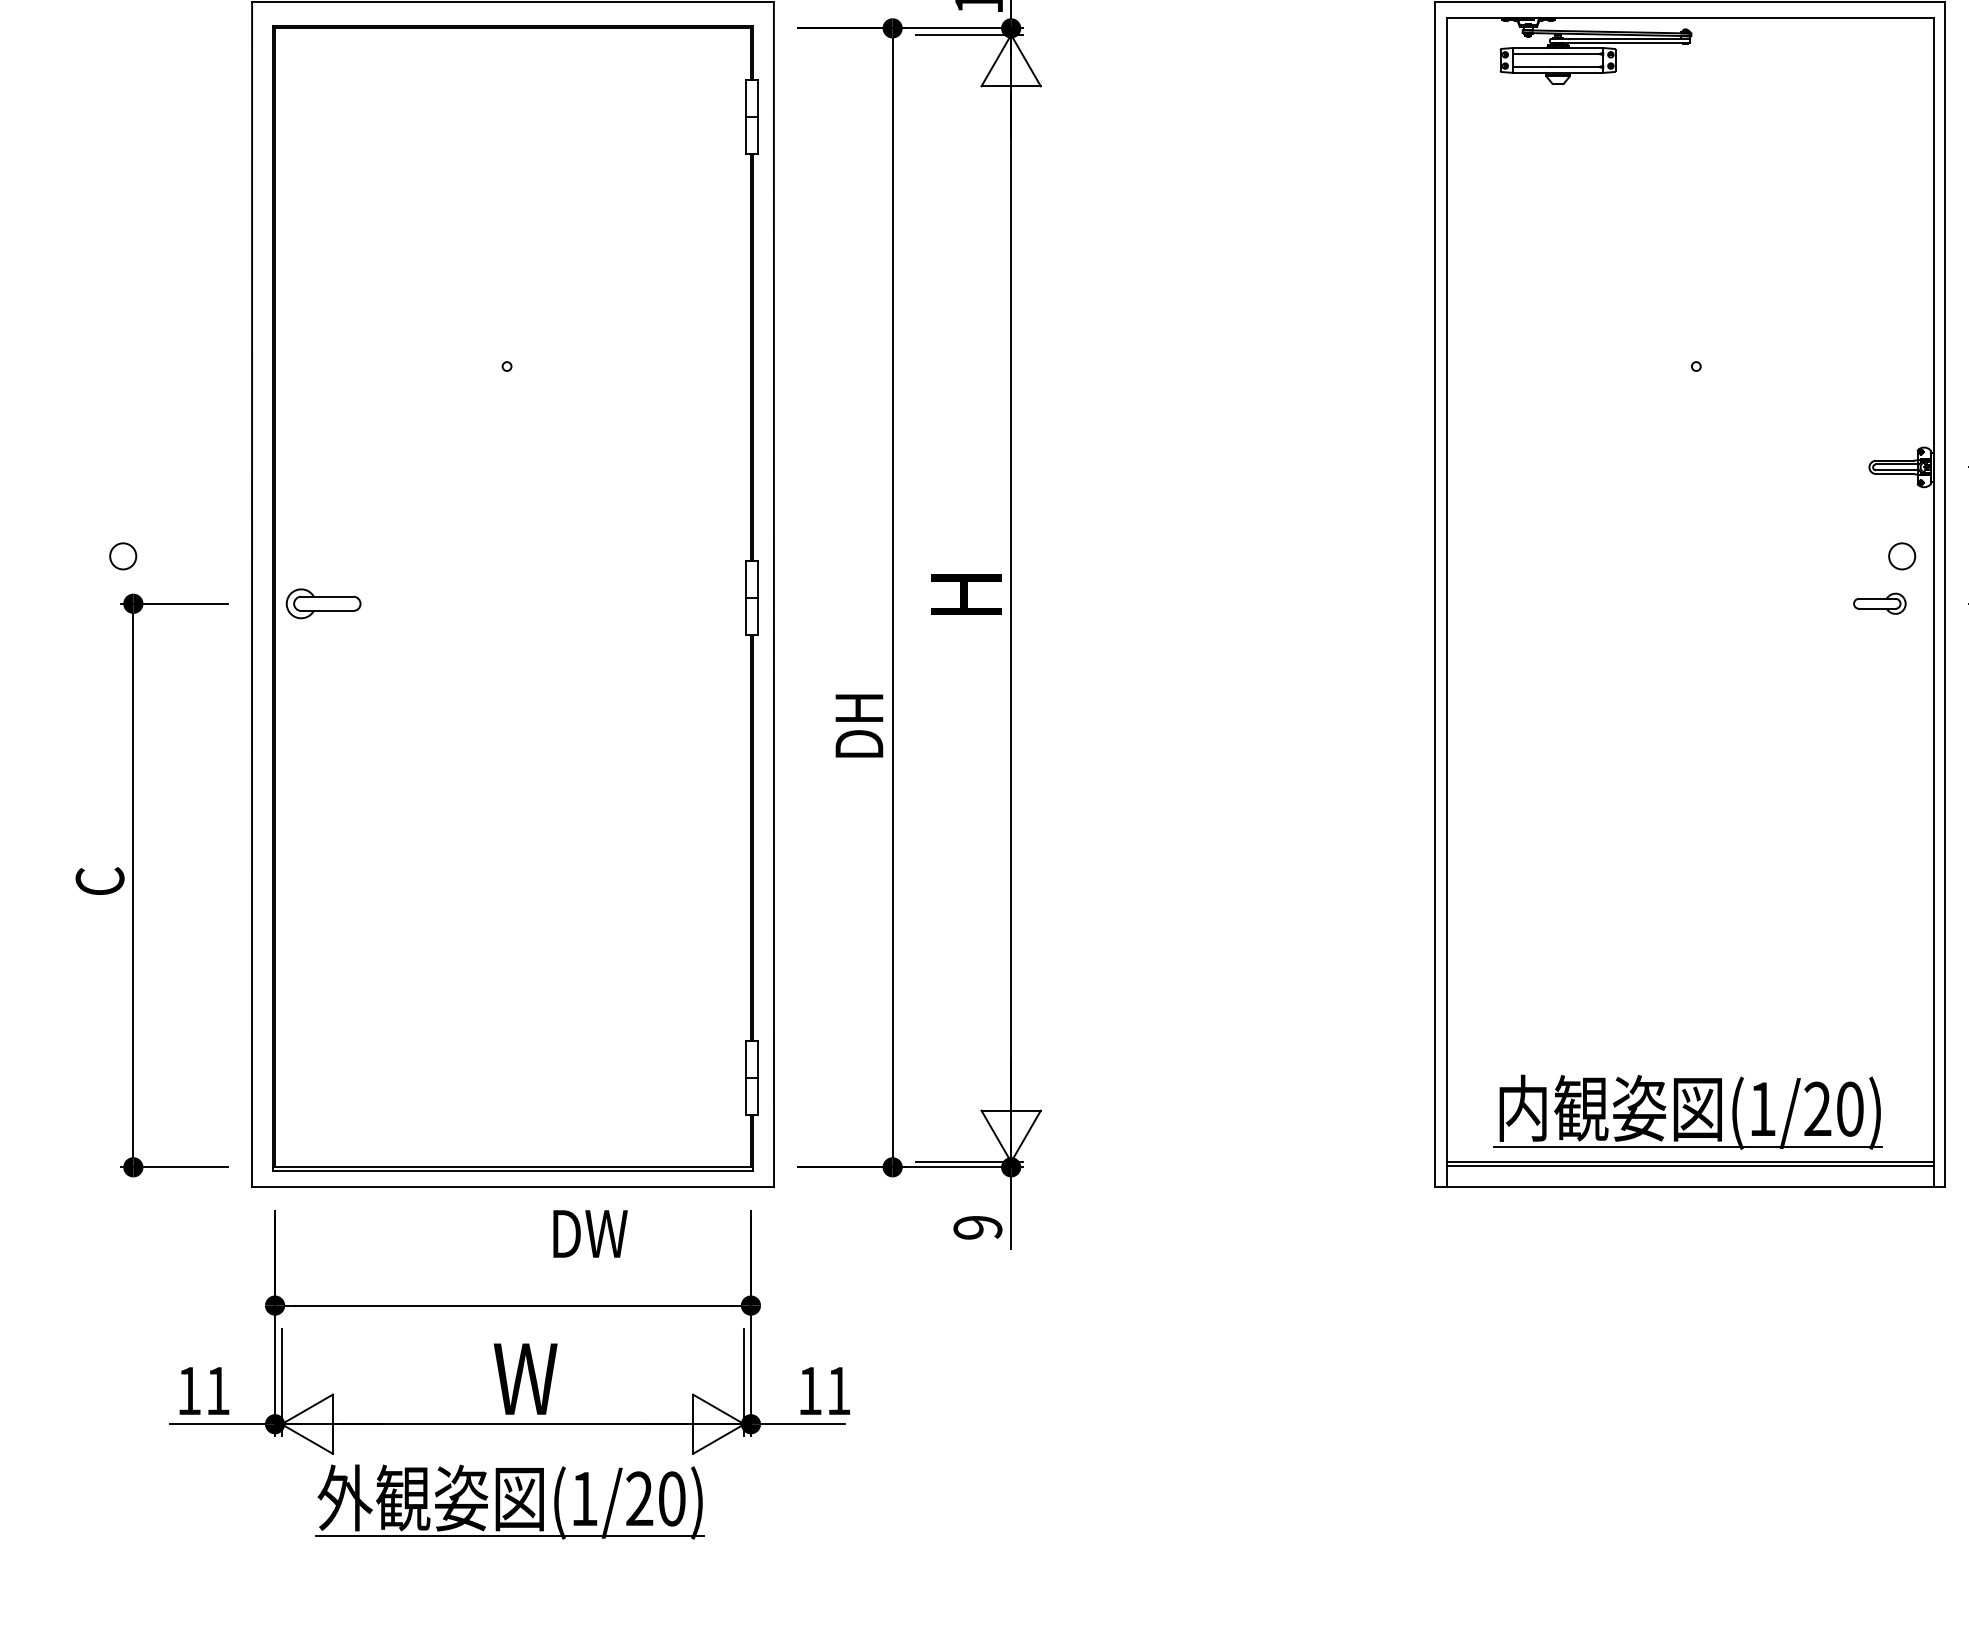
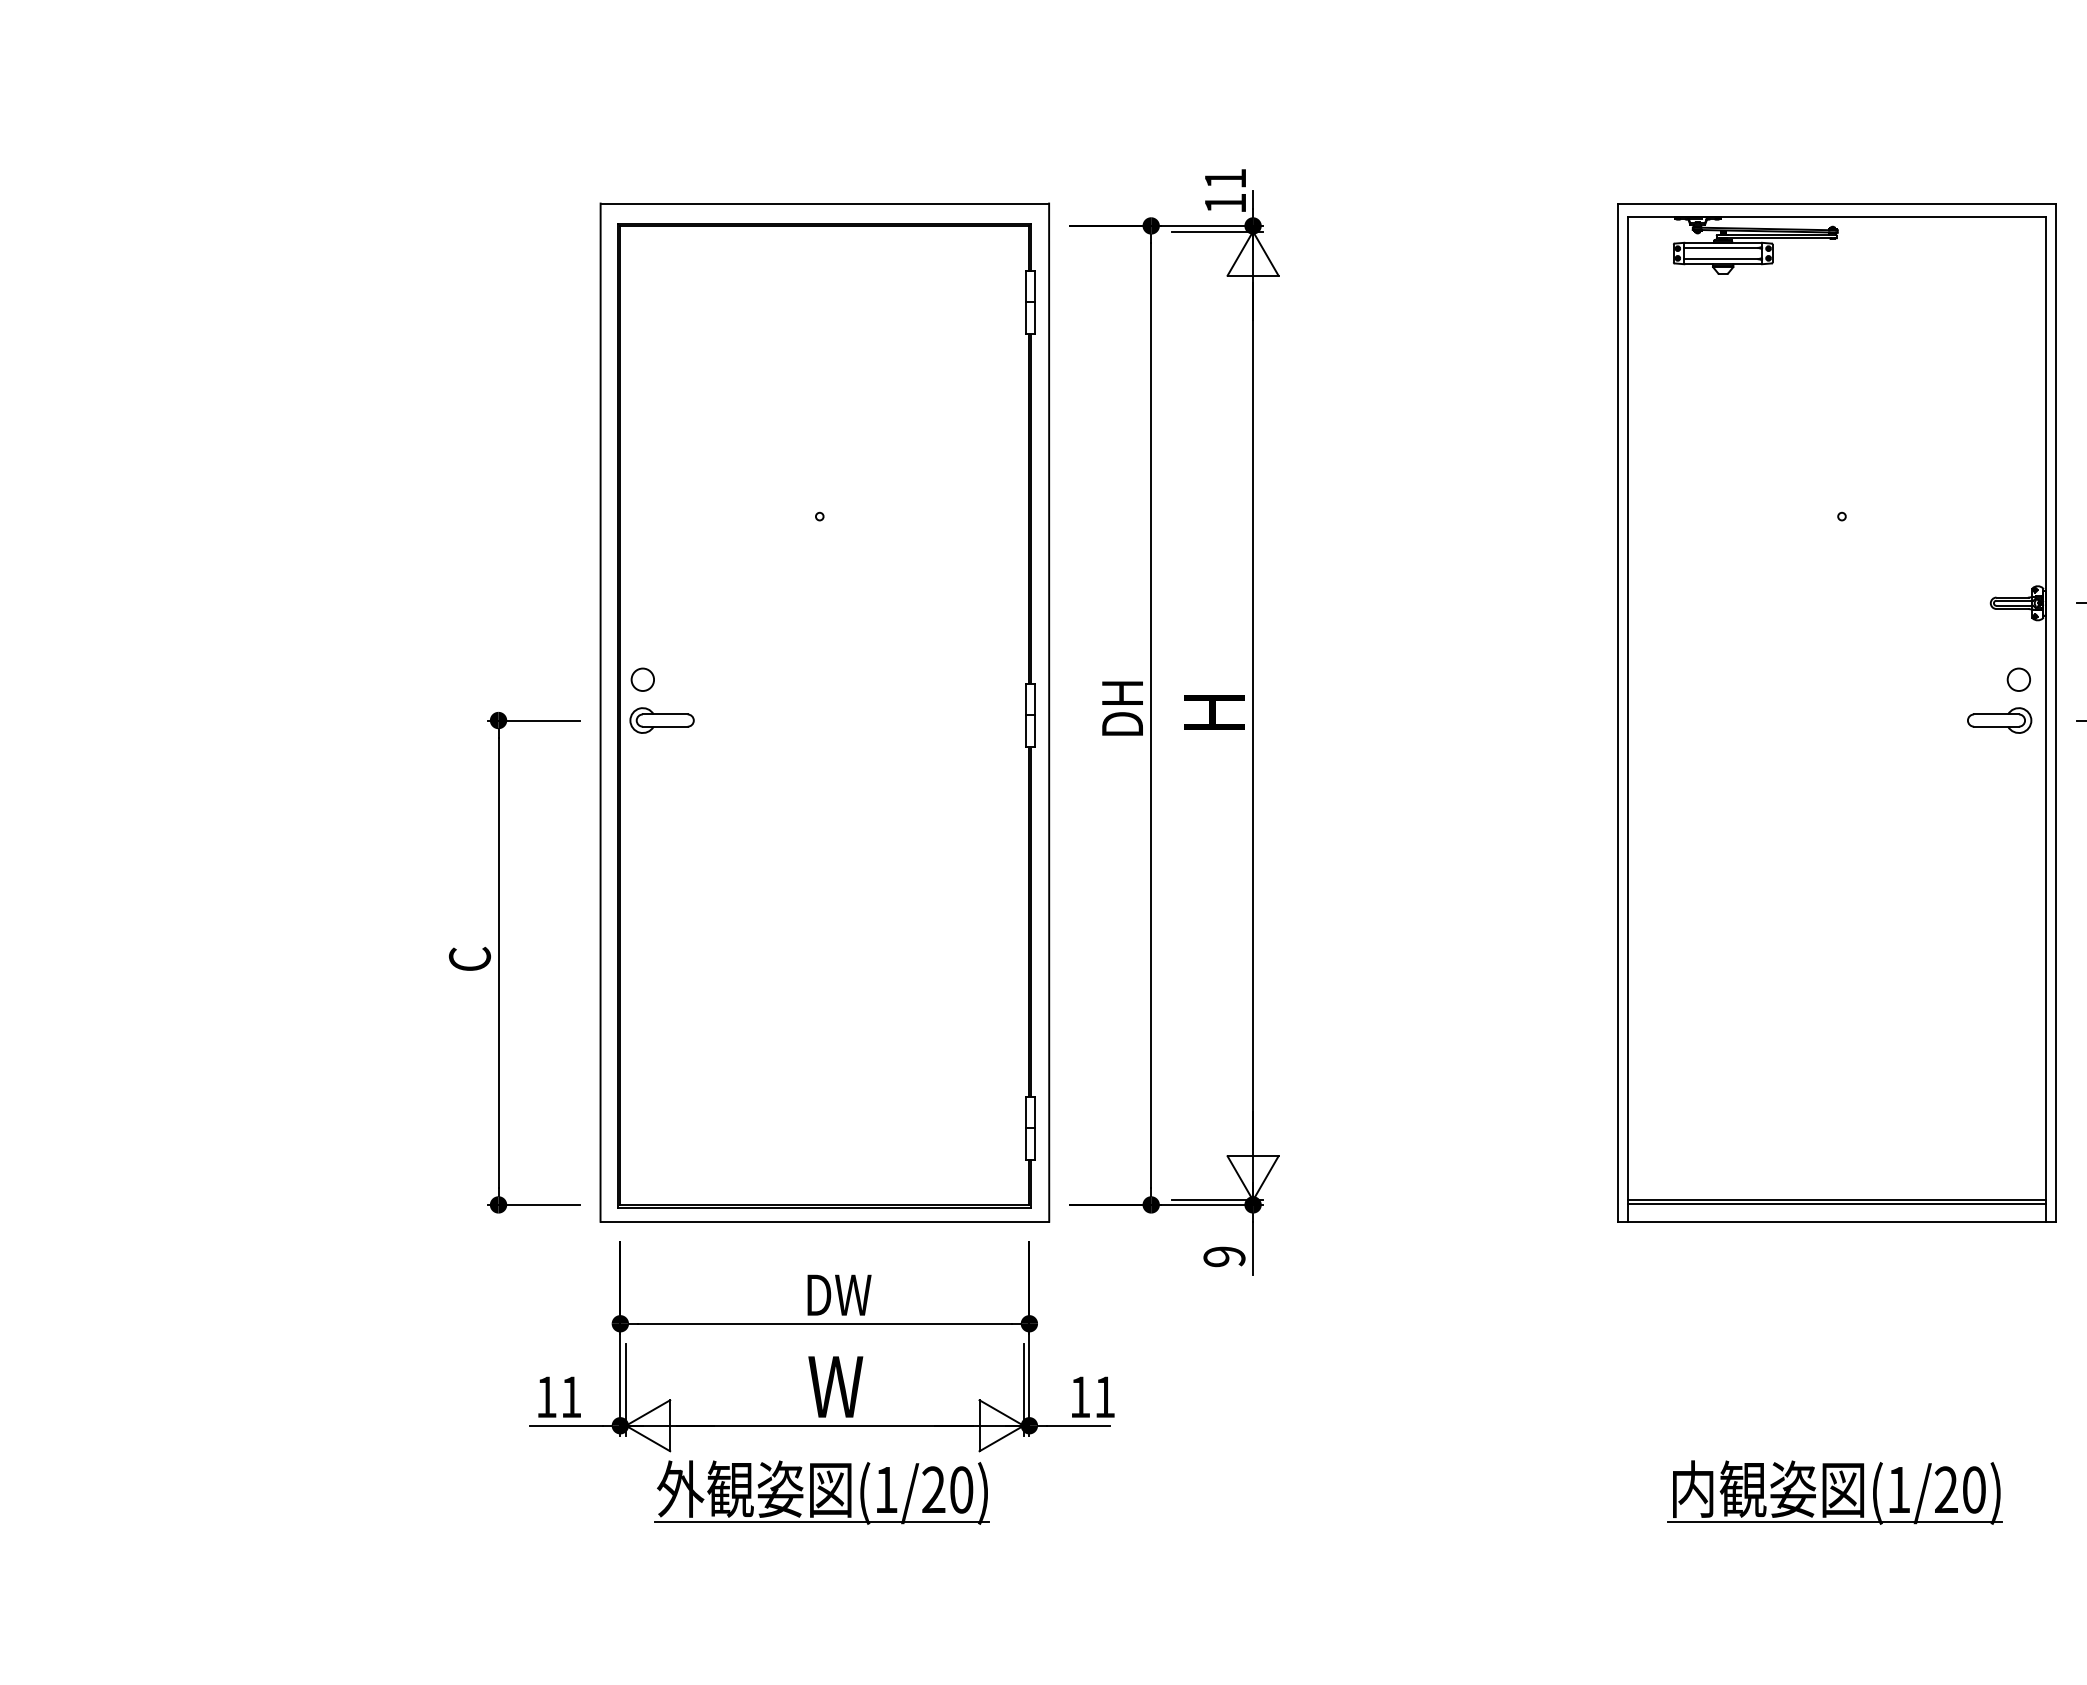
circle: (122, 556) -> (642, 679), moved
part: (1879, 603) -> (1999, 720), size x1.43
text: (859, 725) -> (1122, 708), moved
part: (1687, 1112) -> (1834, 1492), moved
text: (590, 1233) -> (839, 1294), moved

